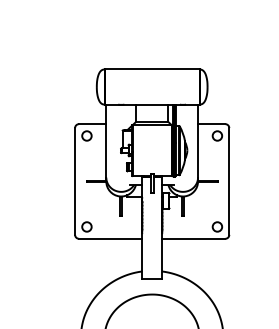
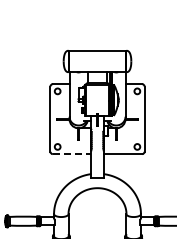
line: (111, 239) -> (72, 154), solid -> dashed

